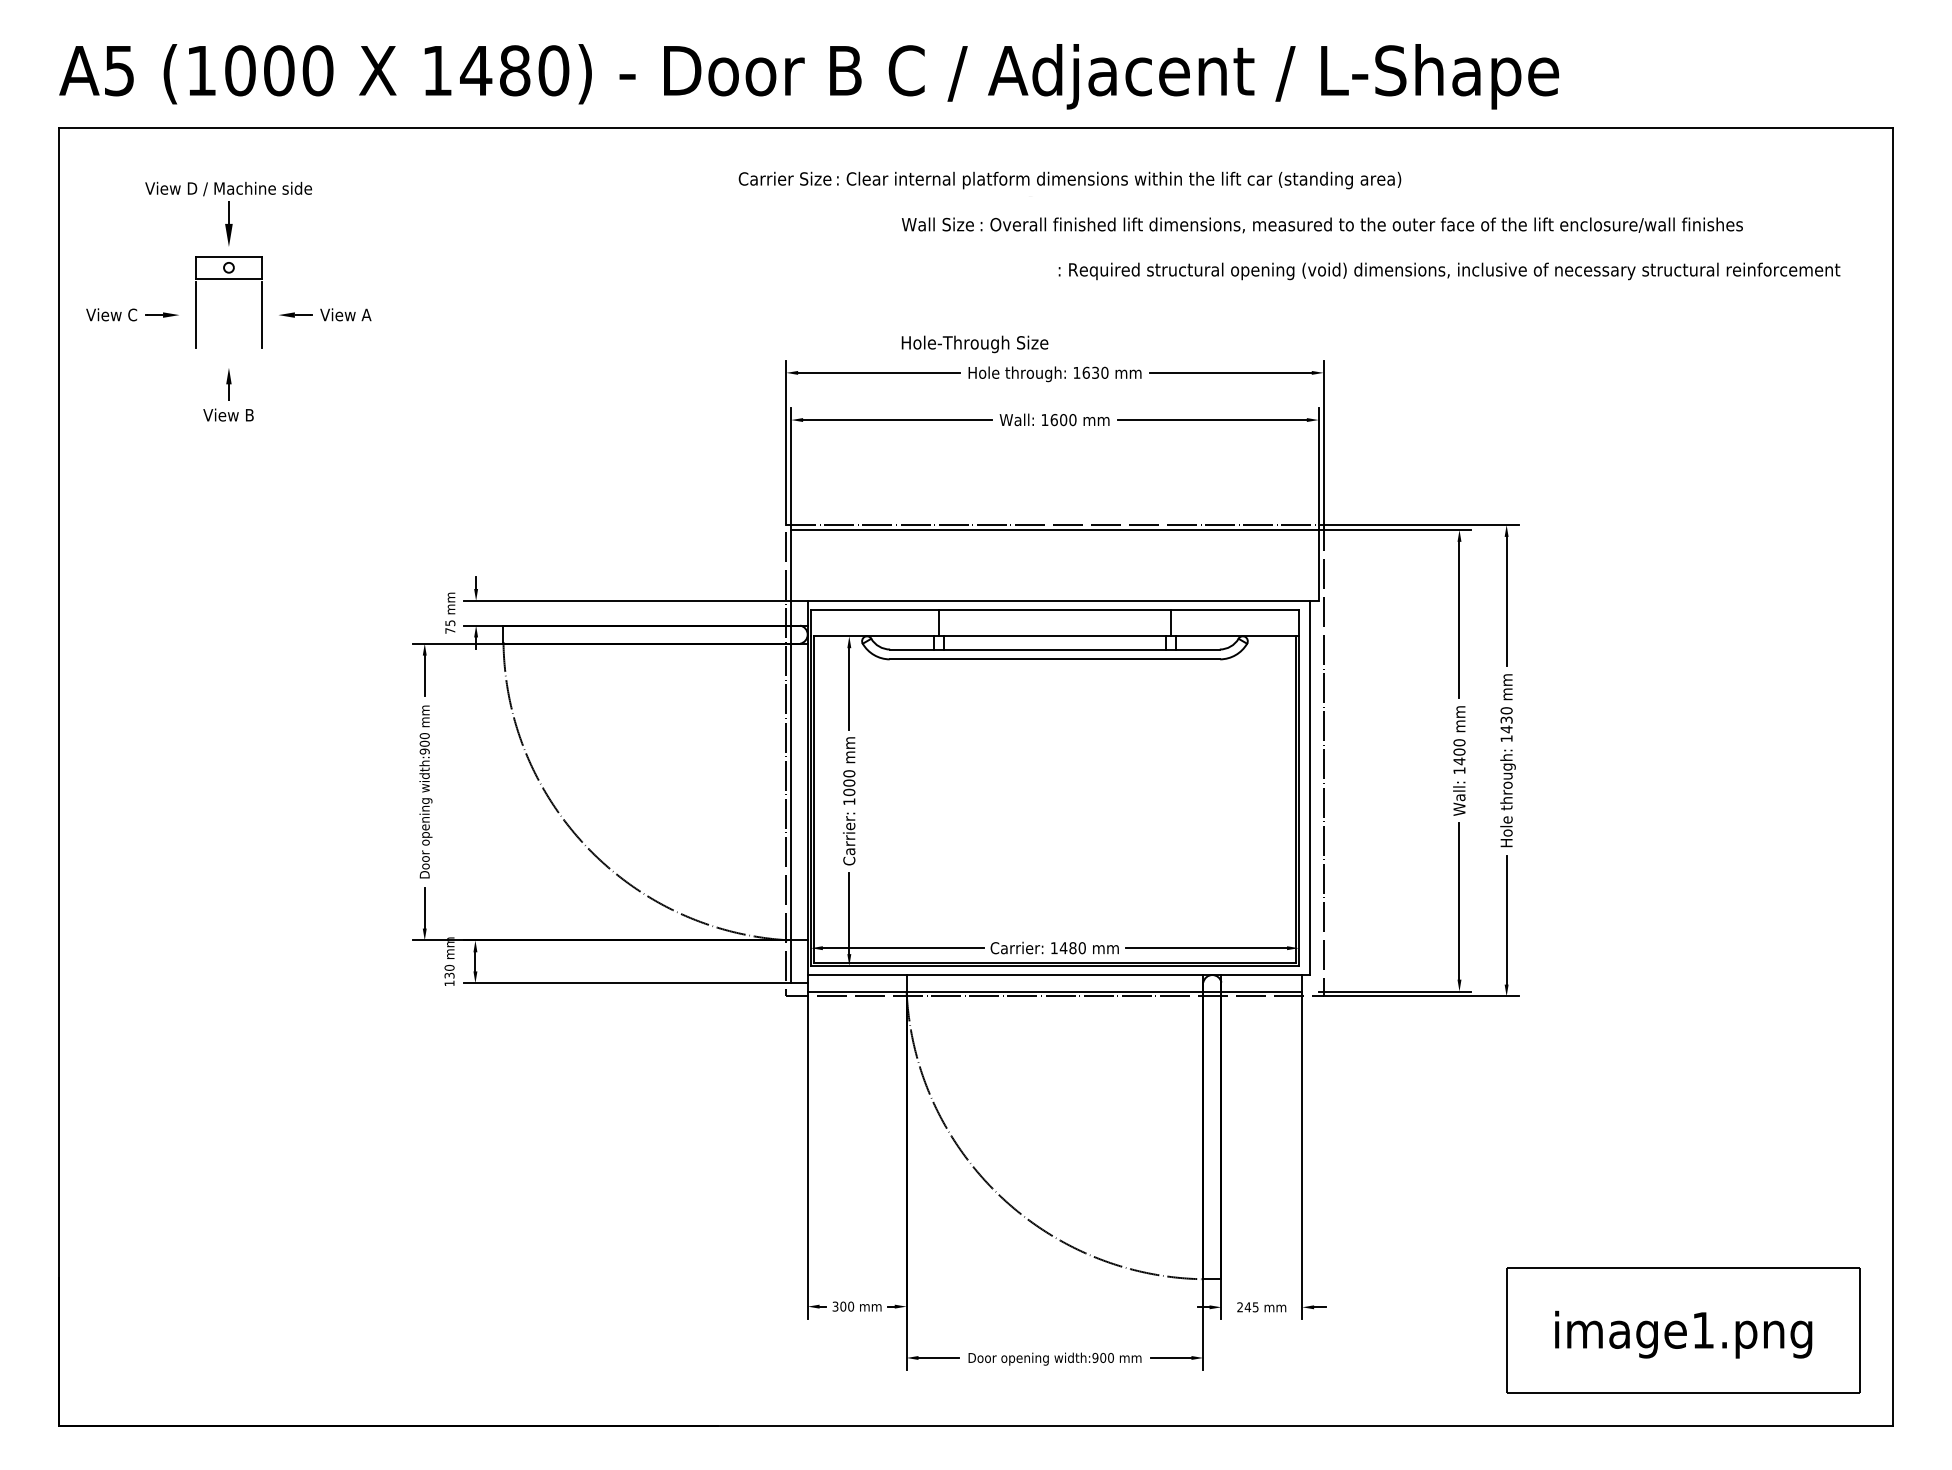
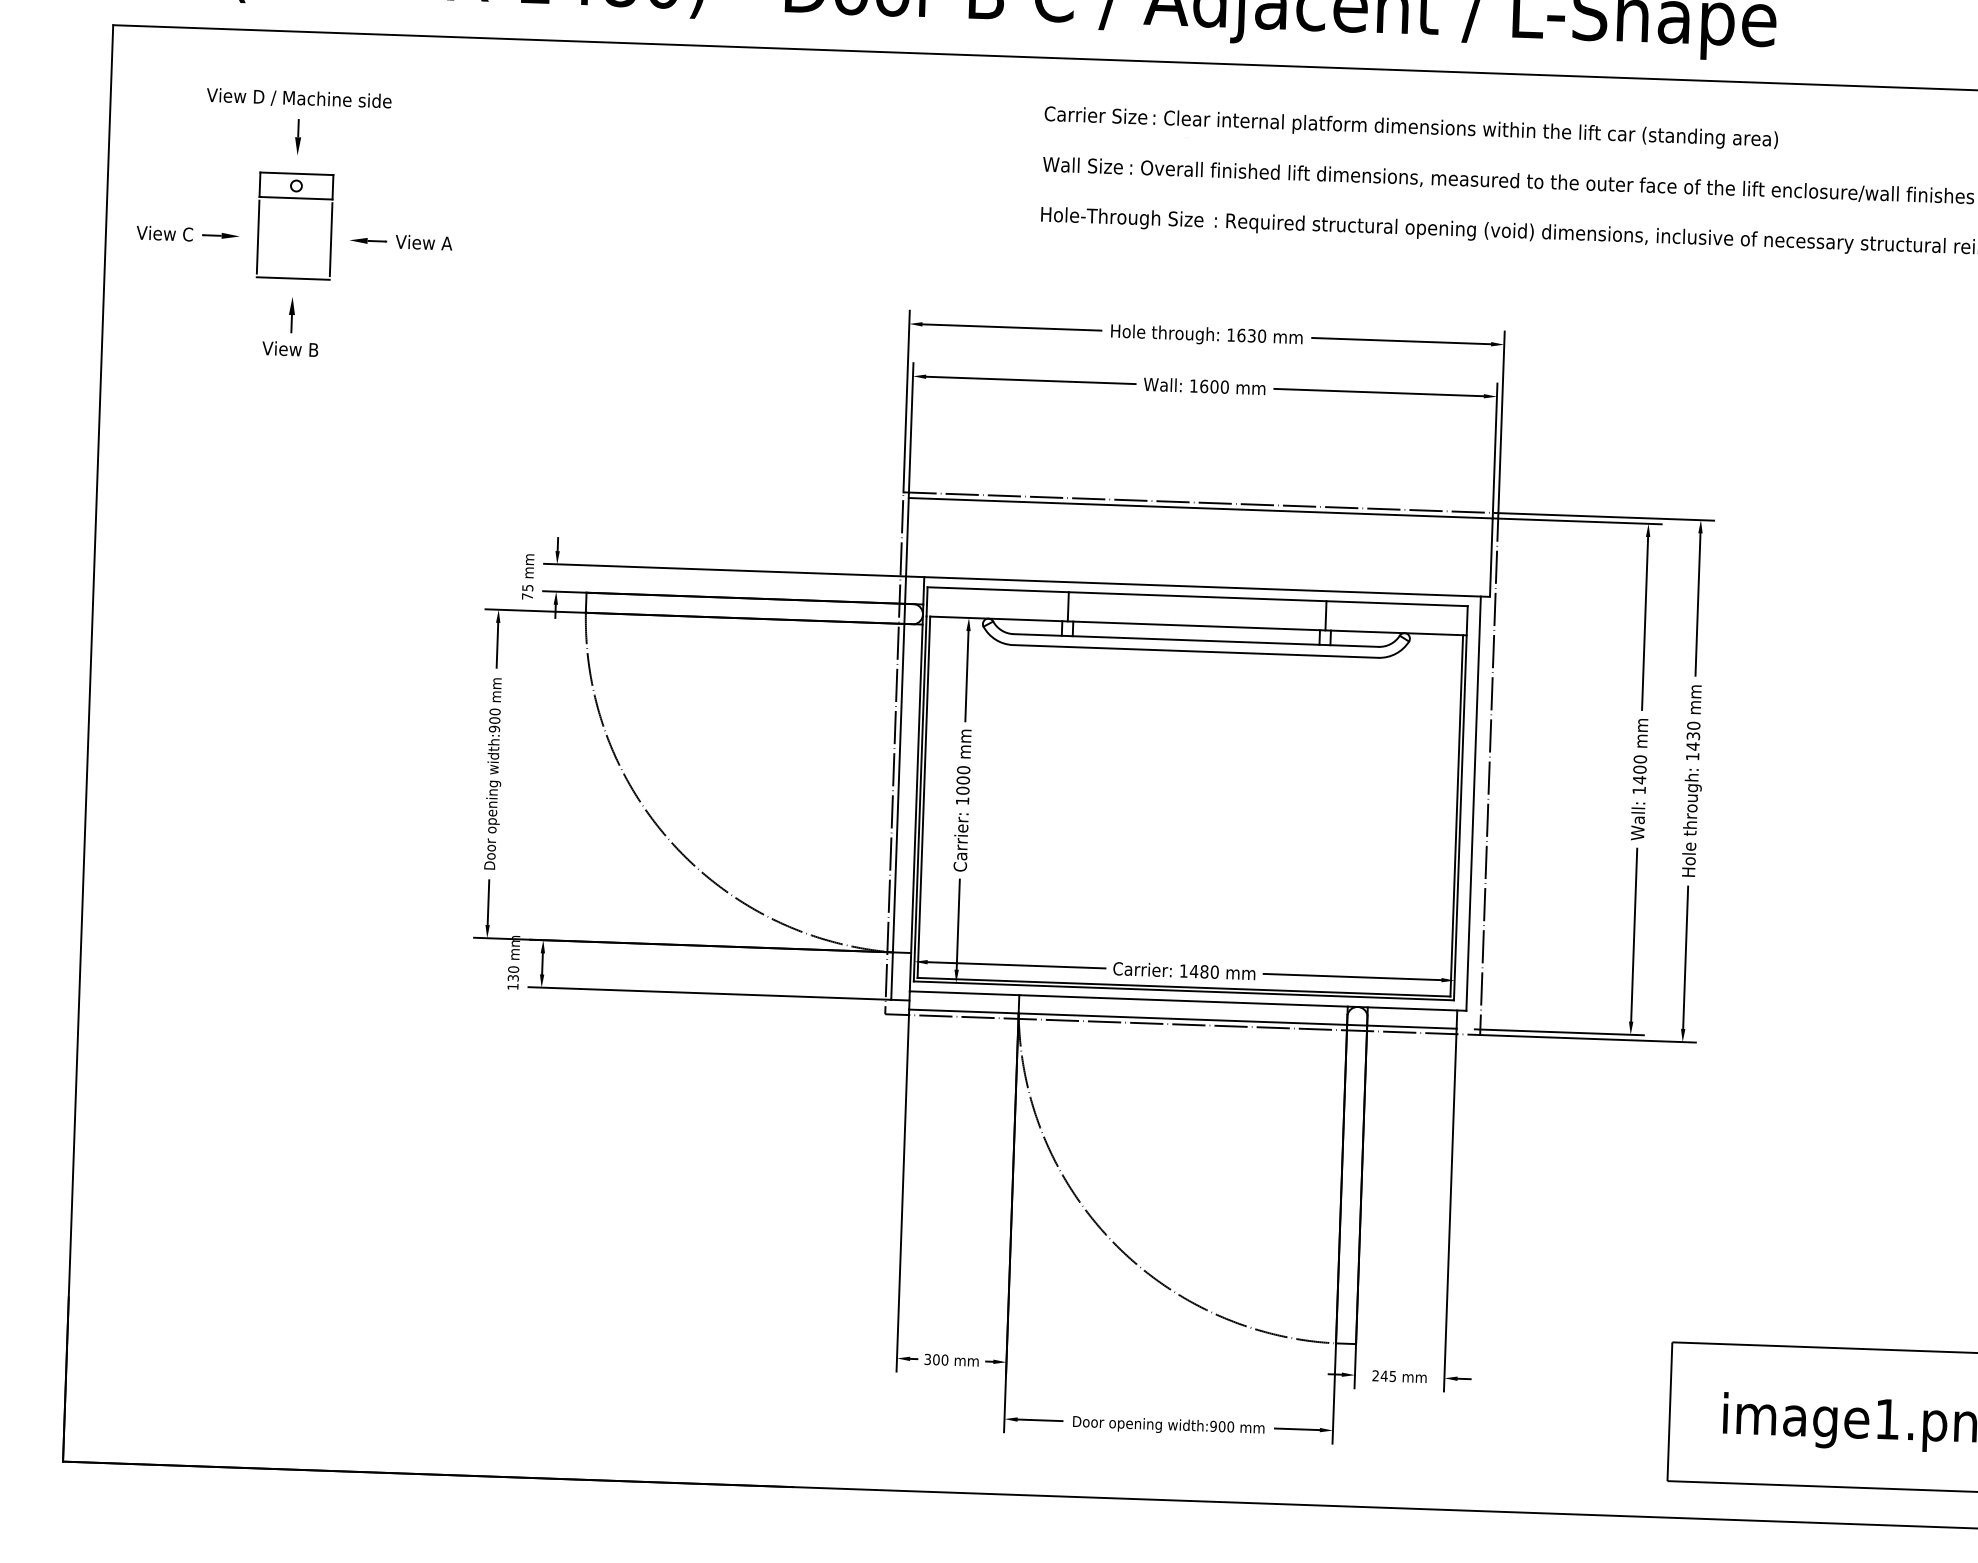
text: (1069, 180) -> (1410, 128), moved
part: (228, 223) -> (297, 136), size x0.71
text: (974, 344) -> (1121, 218), moved
line: (228, 351) -> (292, 278), added

